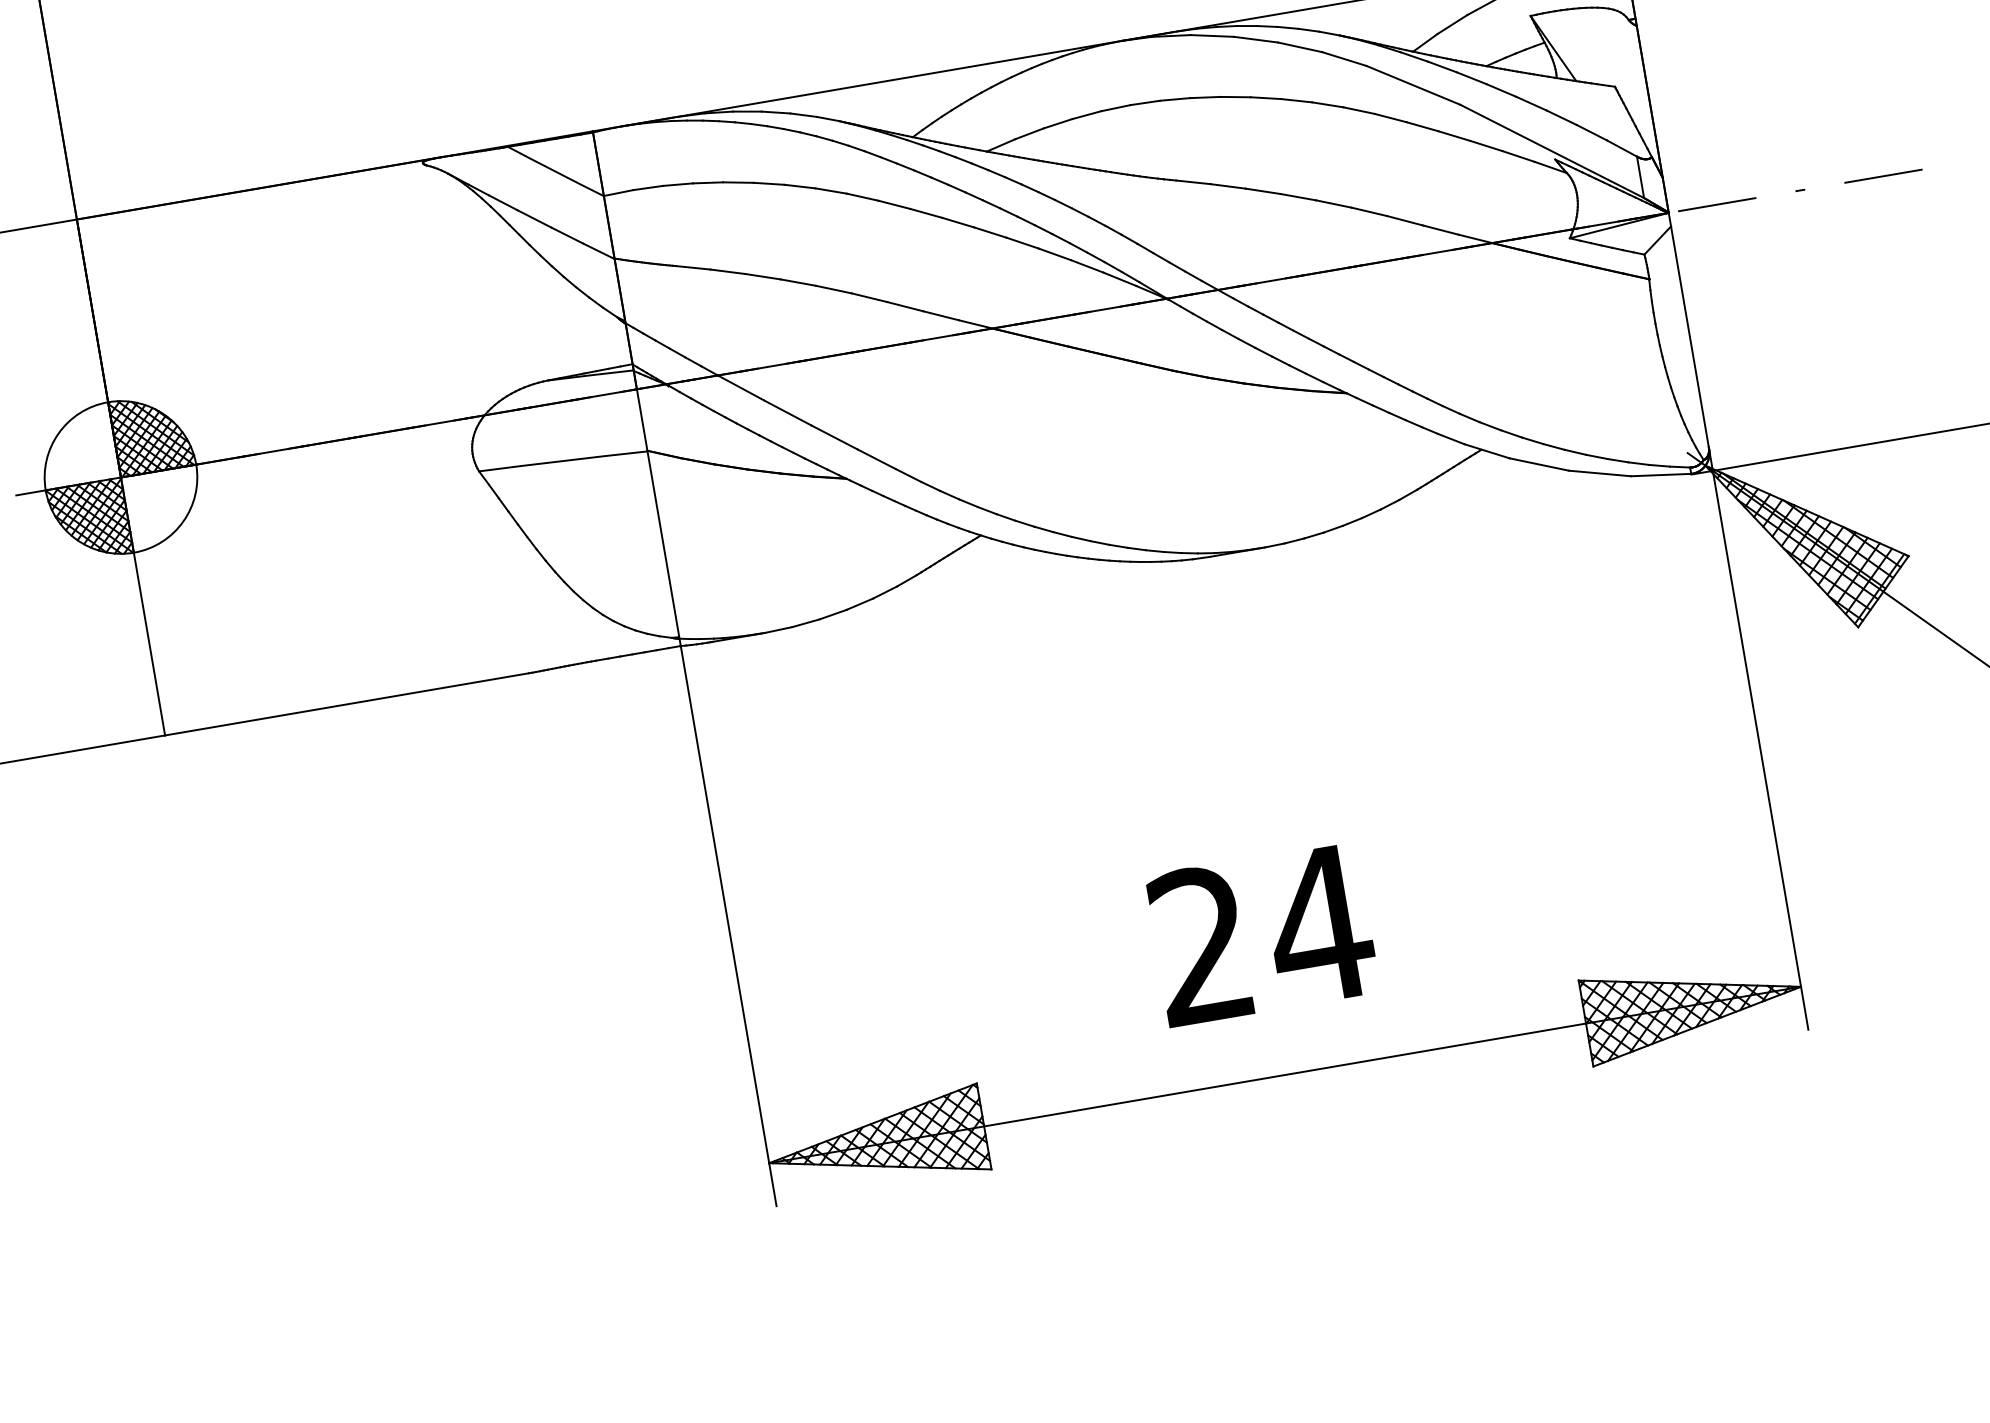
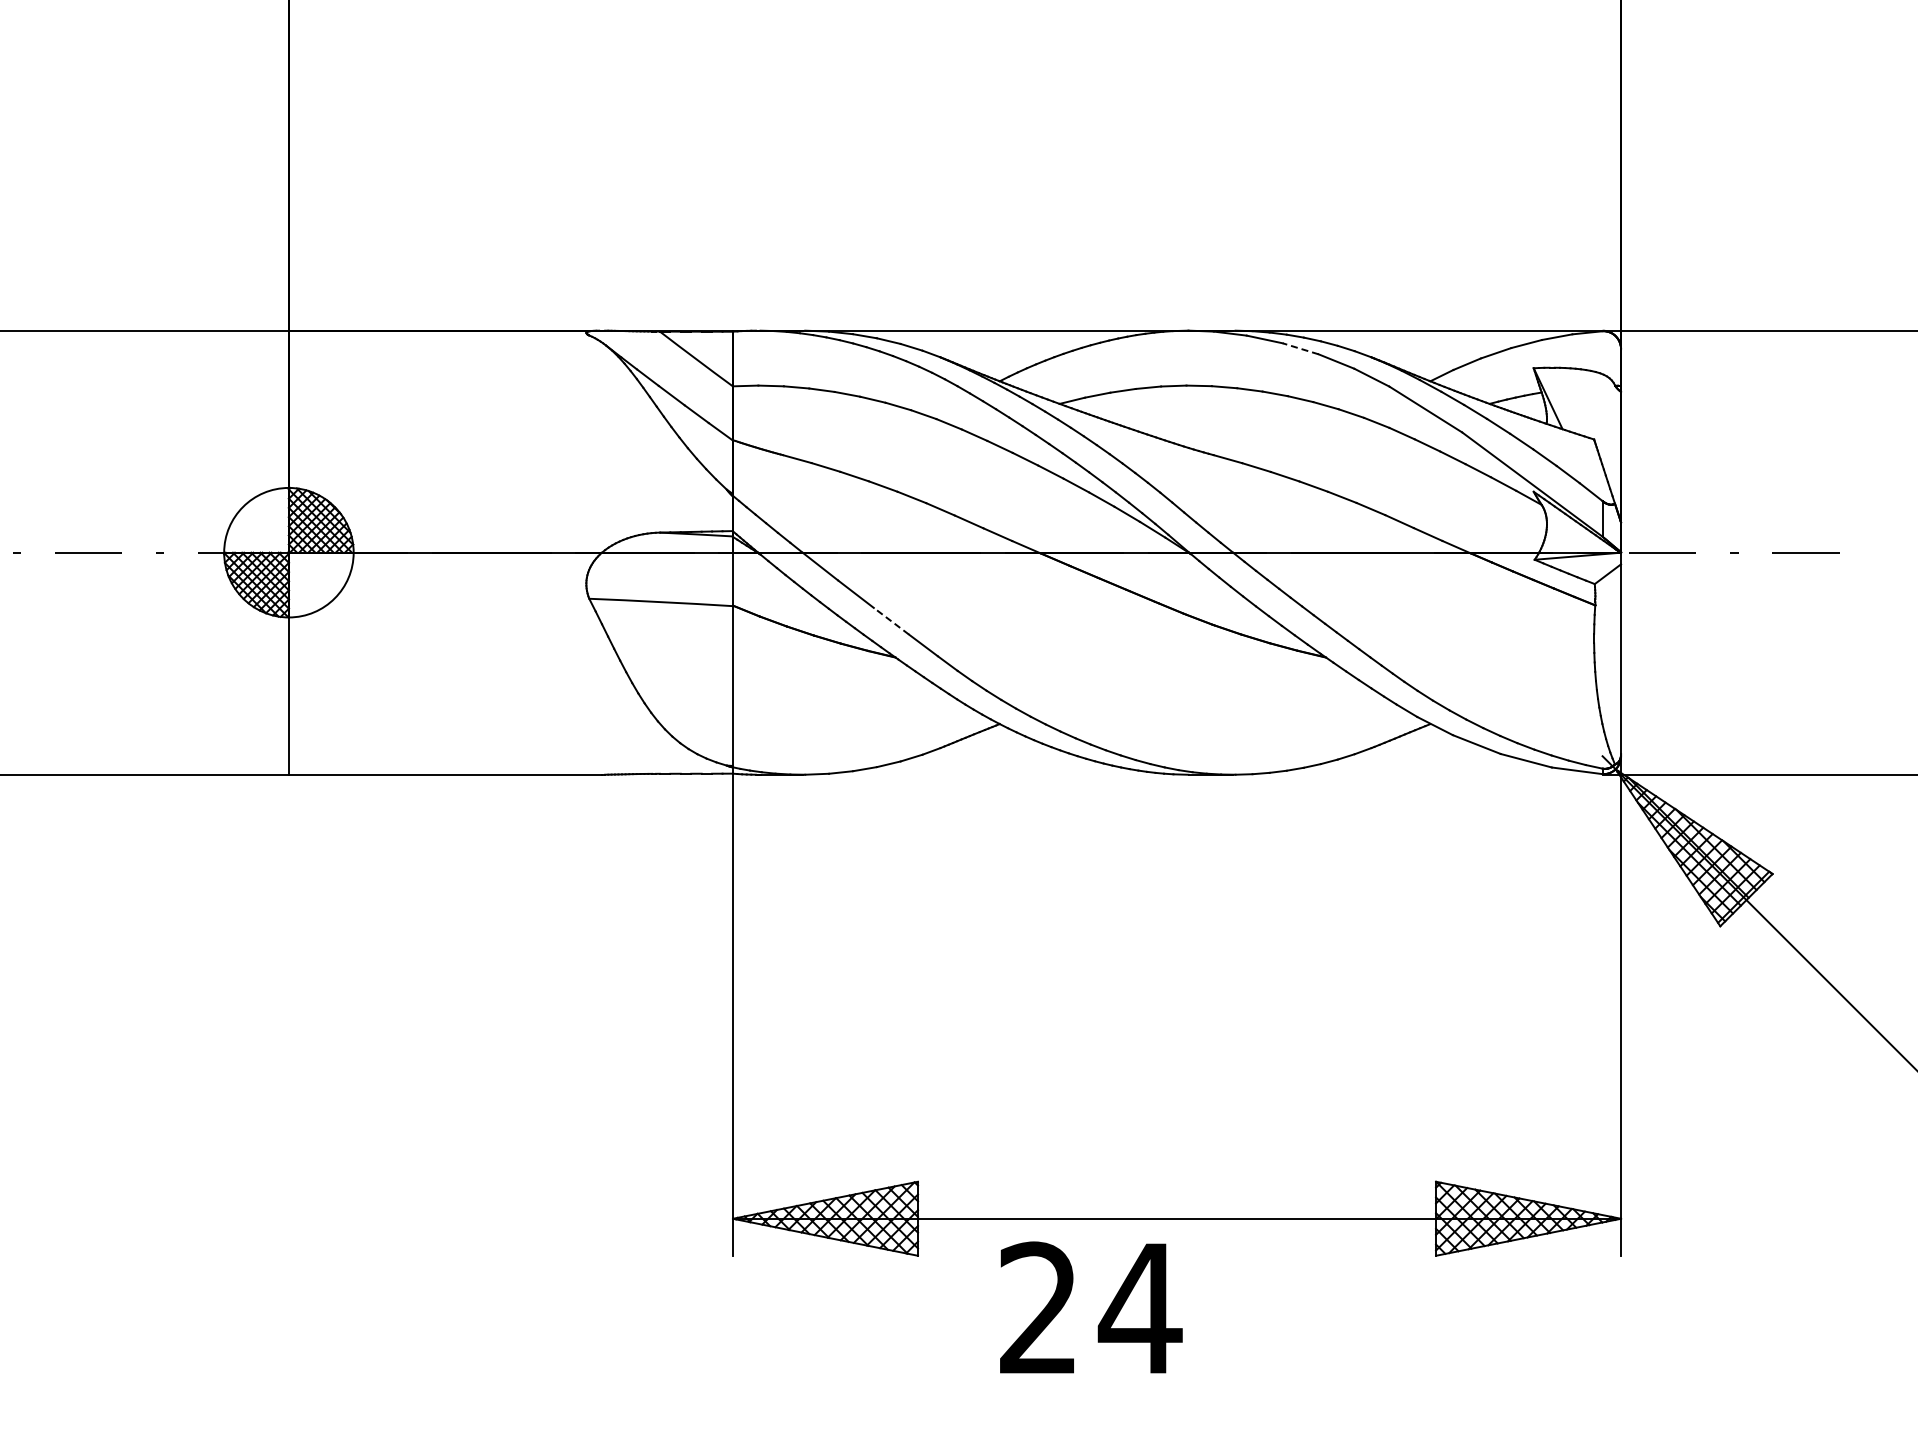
line: (1255, 39) -> (1300, 348), solid -> dashed
line: (834, 436) -> (891, 620), solid -> dashed
text: (1262, 933) -> (1091, 1307), moved

